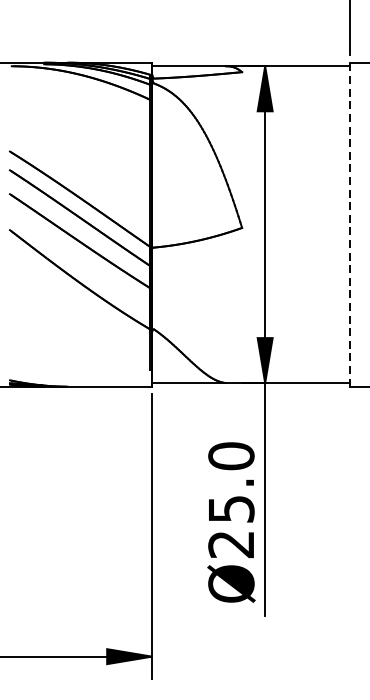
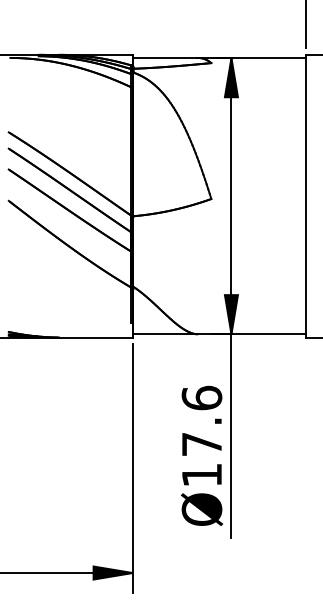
line: (350, 223) -> (305, 195), dashed -> solid
text: (230, 499) -> (201, 435), Ø25.0 -> Ø17.6

